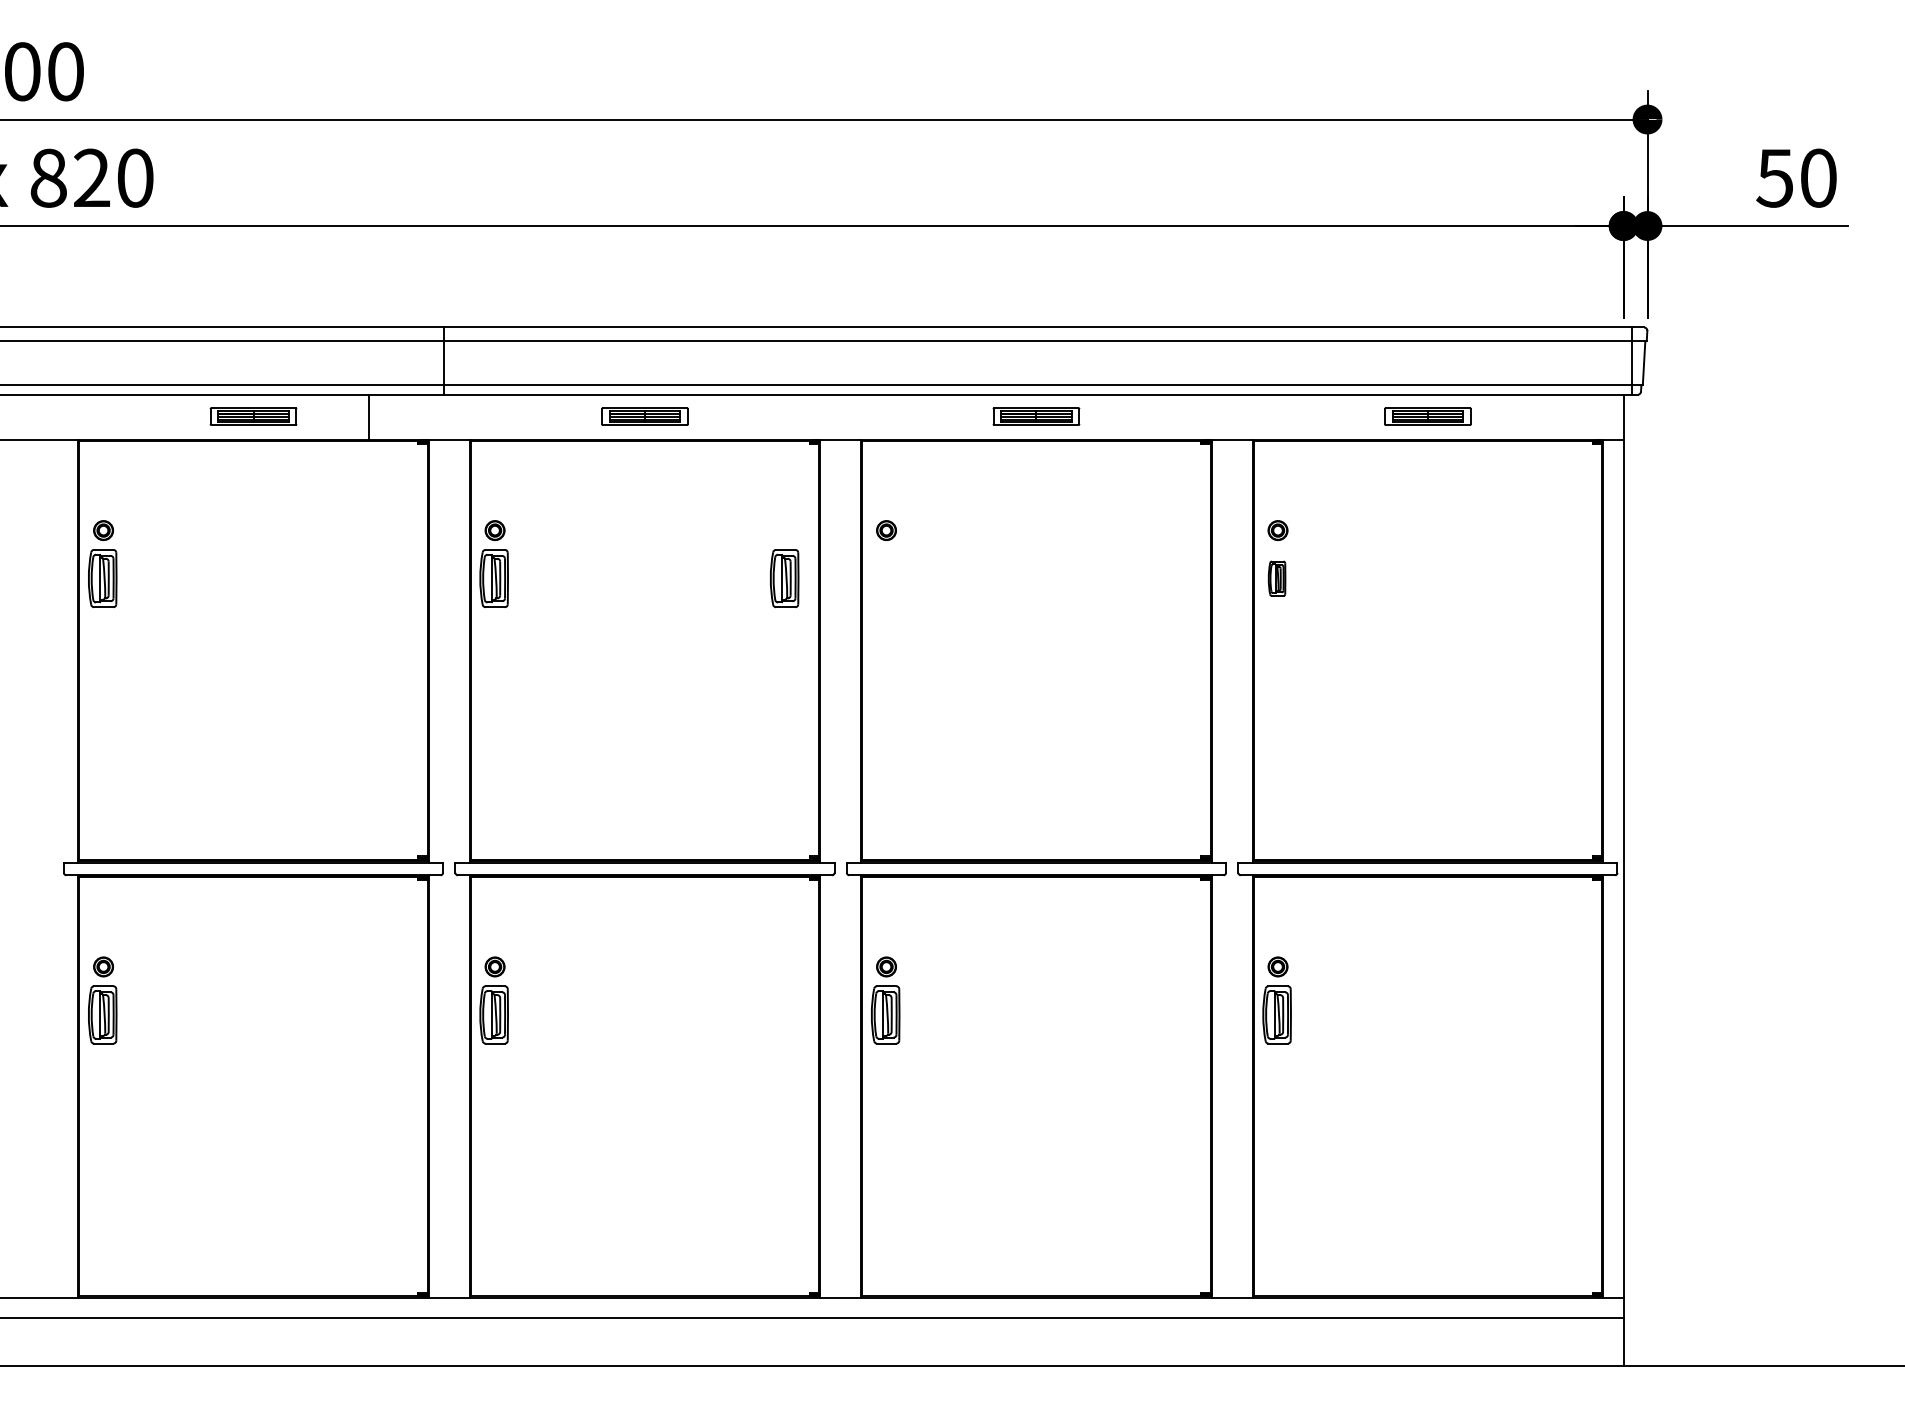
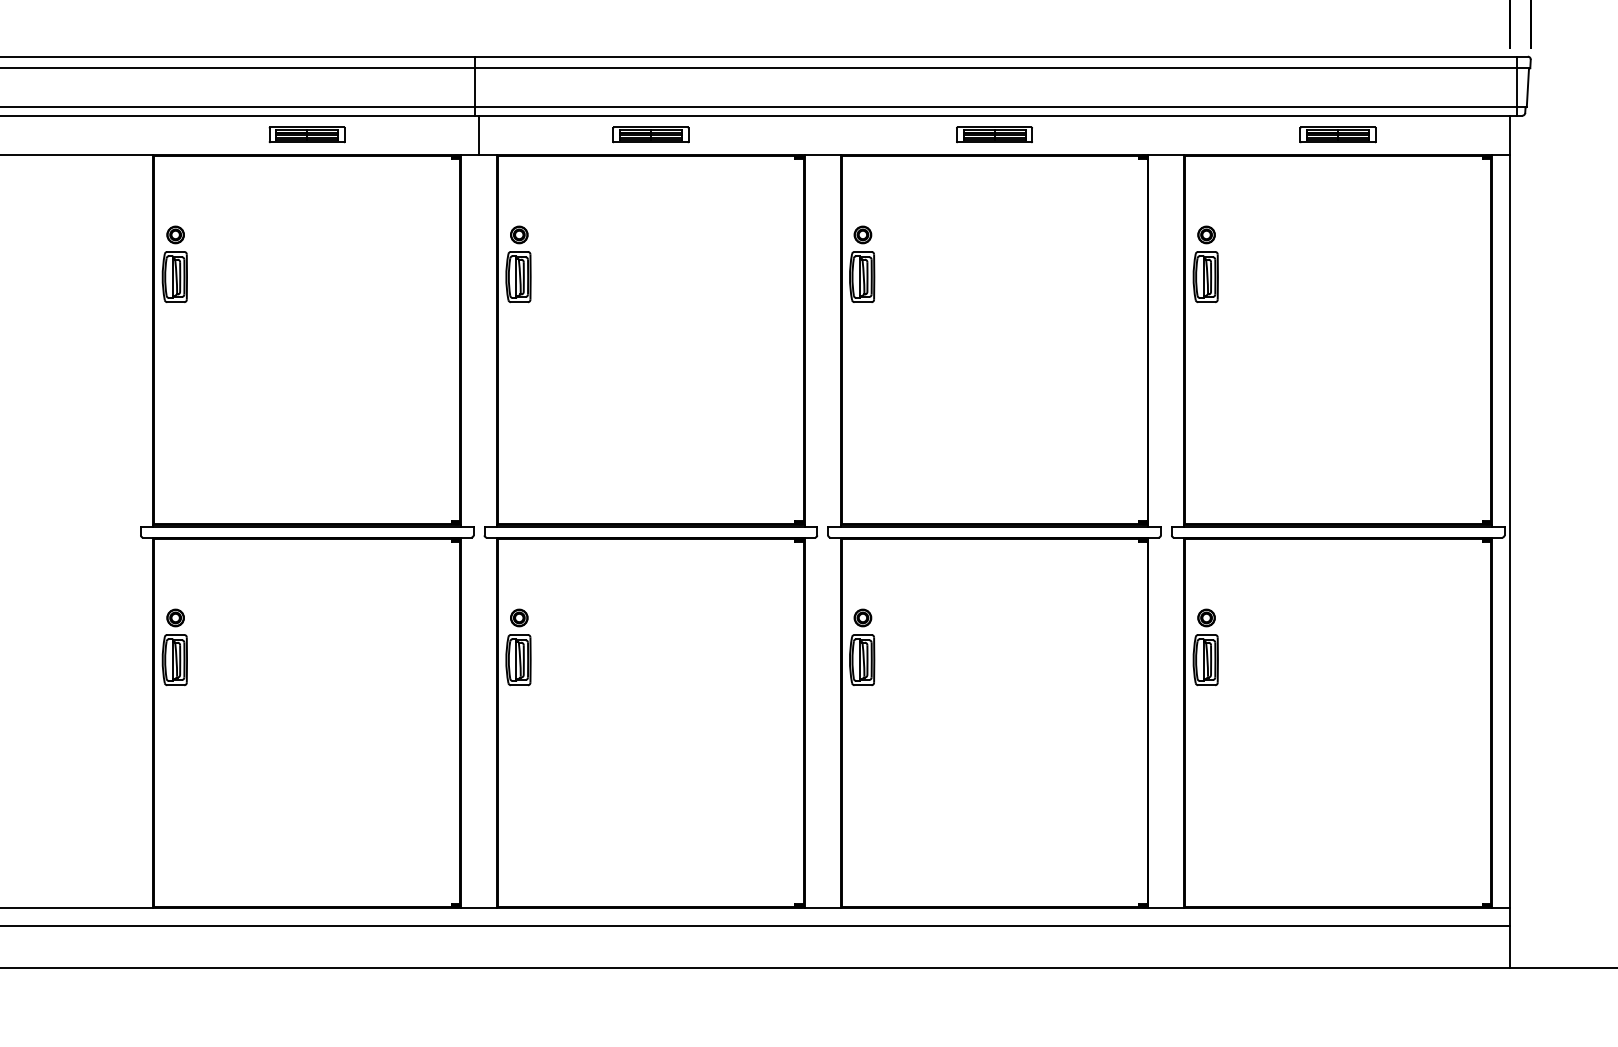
line: (369, 416) -> (479, 134), moved
part: (784, 578) -> (862, 277), moved
part: (1276, 578) -> (1205, 277), size x1.67

